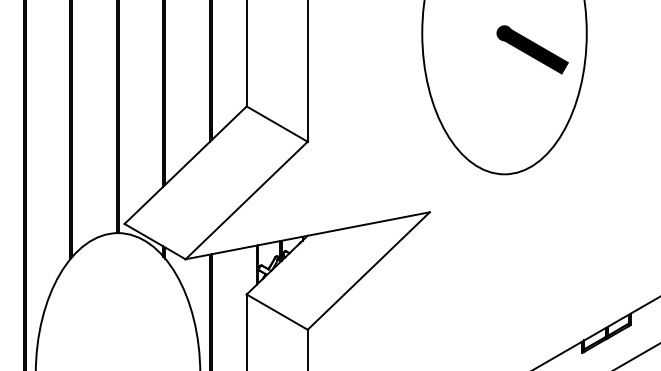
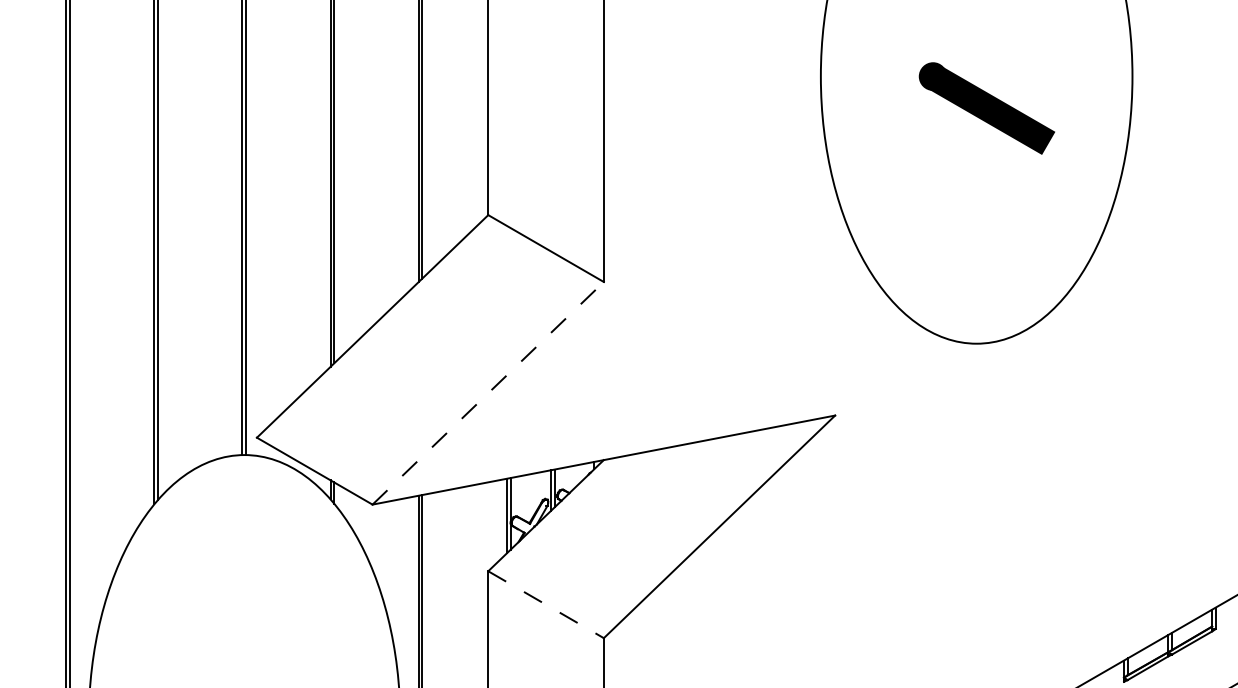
part: (532, 49) -> (986, 107), moved
line: (246, 200) -> (487, 393), solid -> dashed
line: (277, 312) -> (546, 605), solid -> dashed

